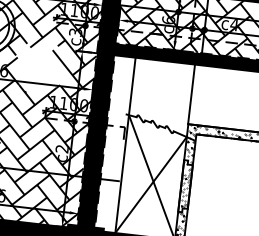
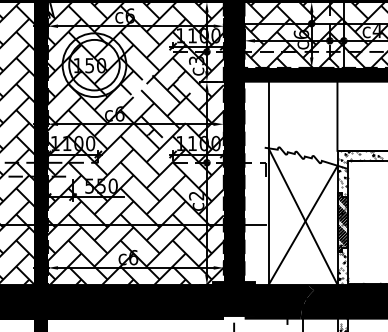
hatch: (41, 68) -> (162, 106), added
hatch: (185, 186) -> (342, 222), added

